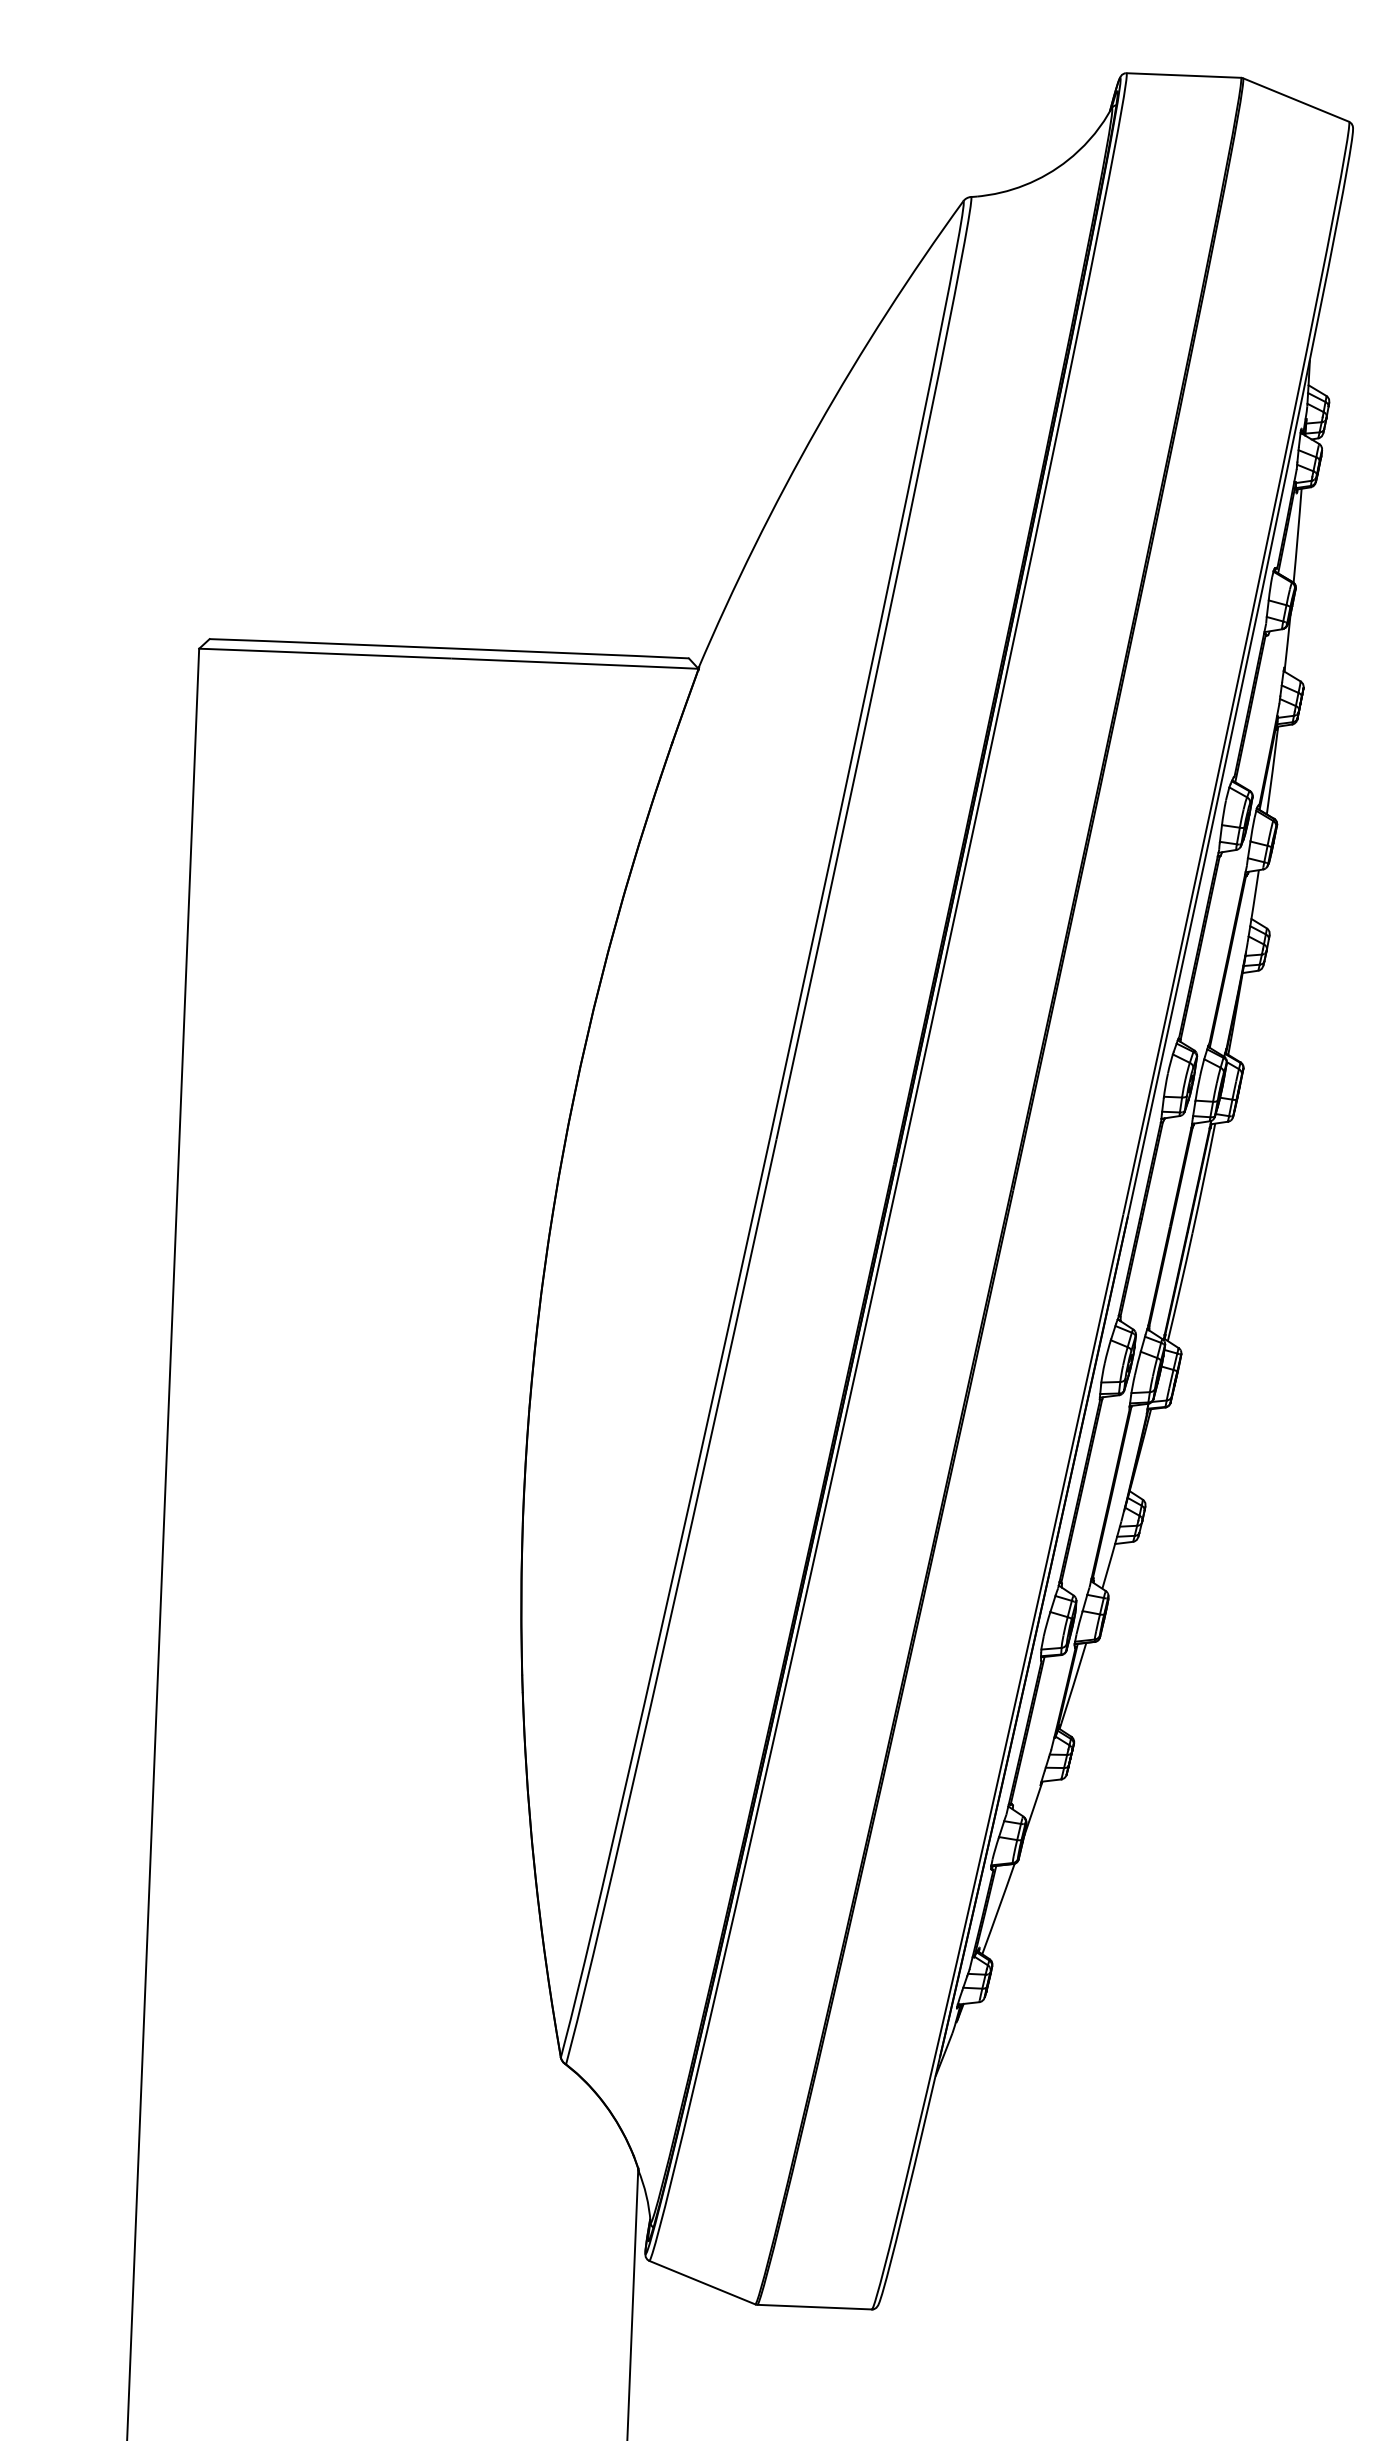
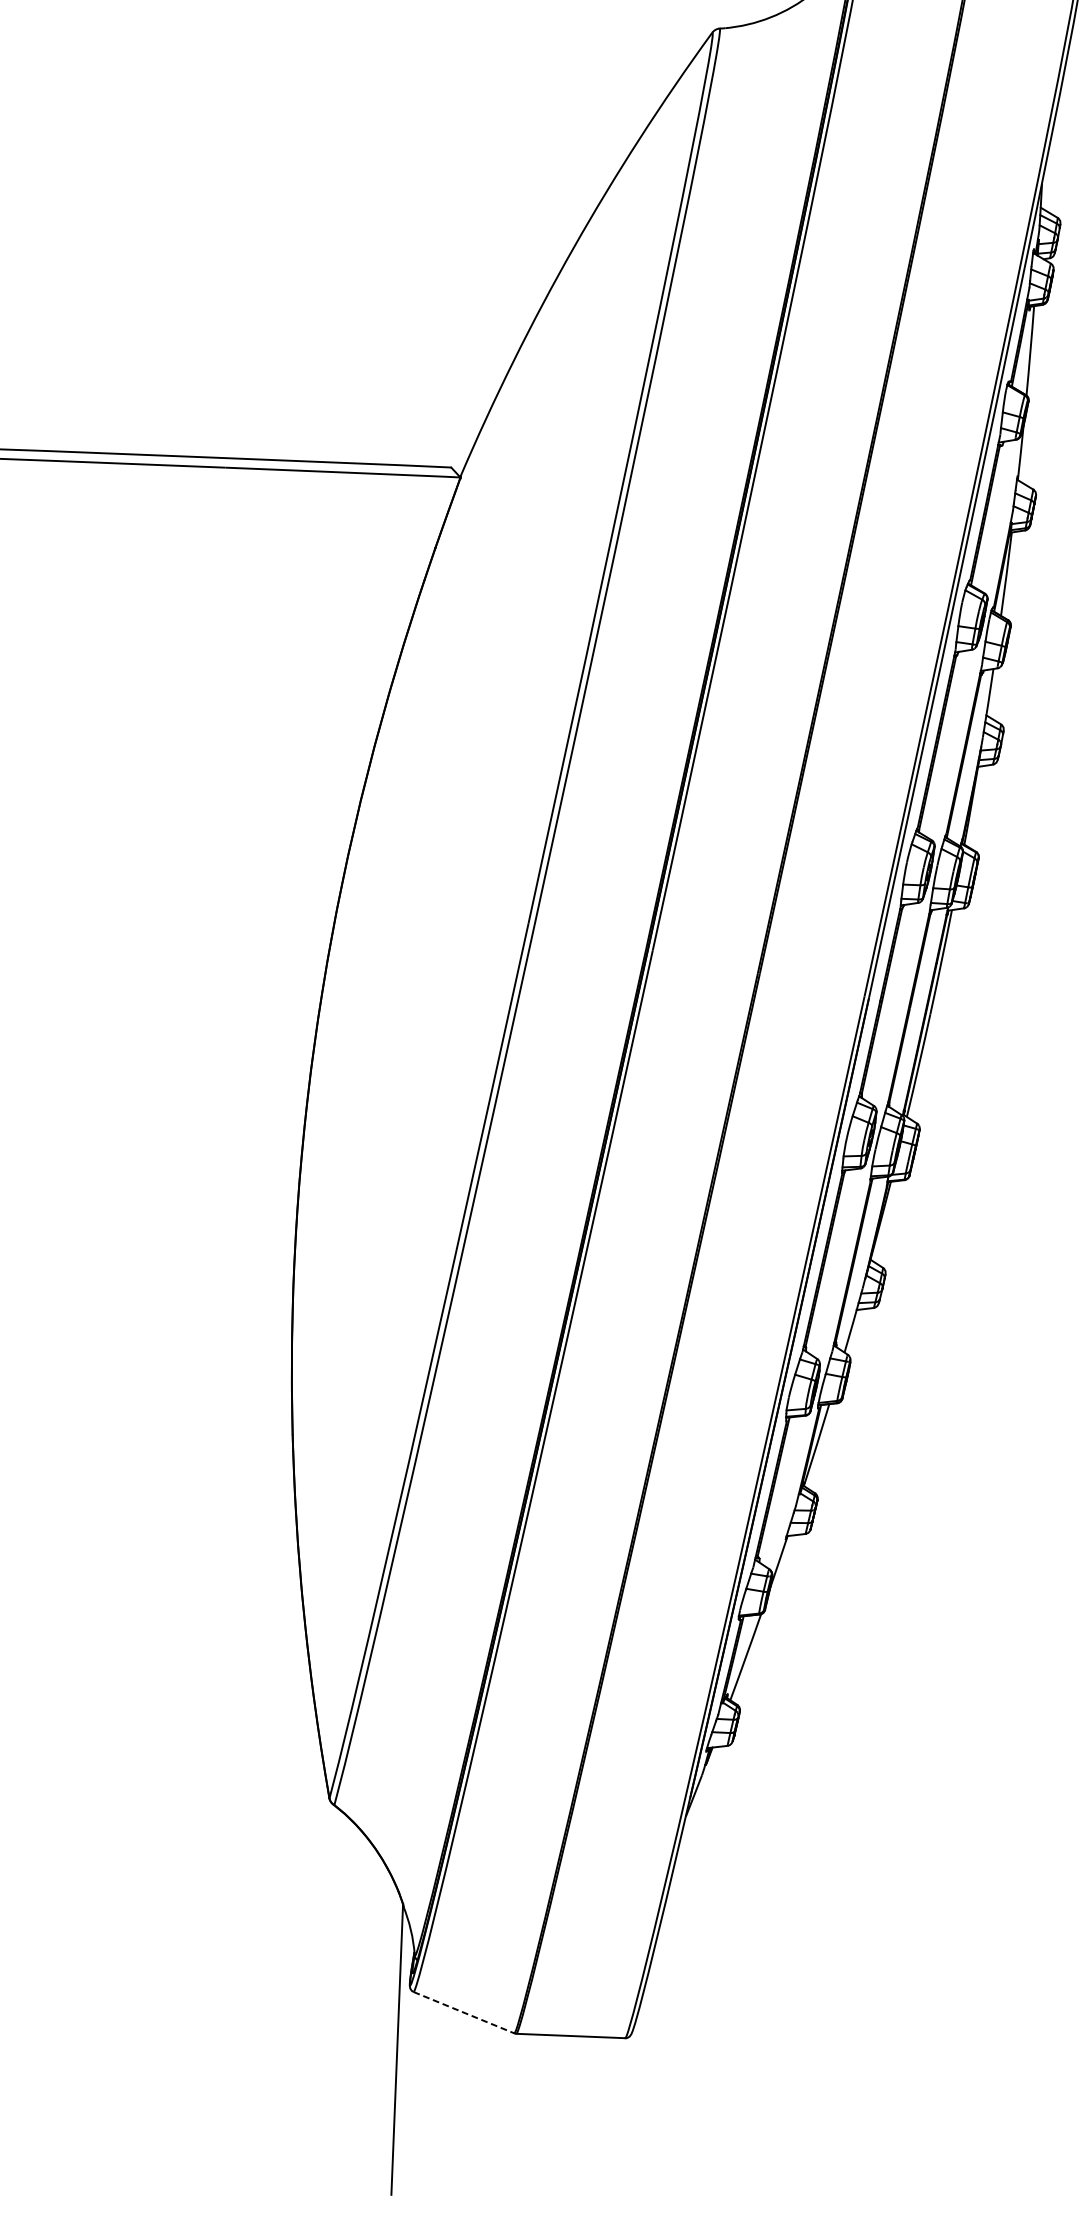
line: (702, 2282) -> (464, 2012), solid -> dashed

